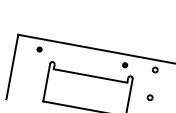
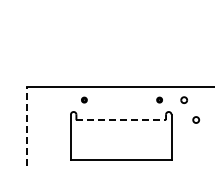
part: (39, 49) -> (84, 99), moved
line: (12, 67) -> (27, 126), solid -> dashed
part: (155, 69) -> (184, 99), moved
line: (90, 76) -> (121, 120), solid -> dashed
part: (149, 97) -> (195, 119), moved

